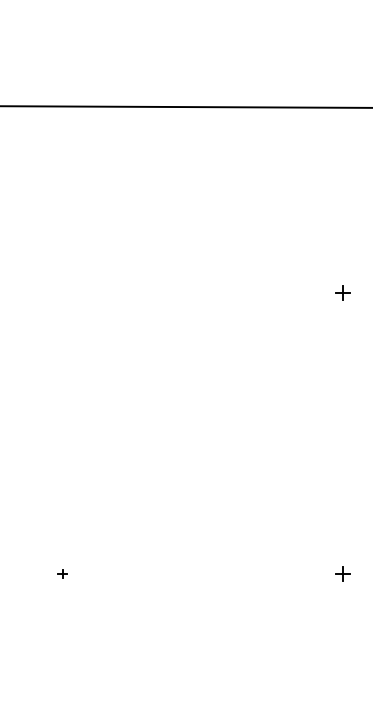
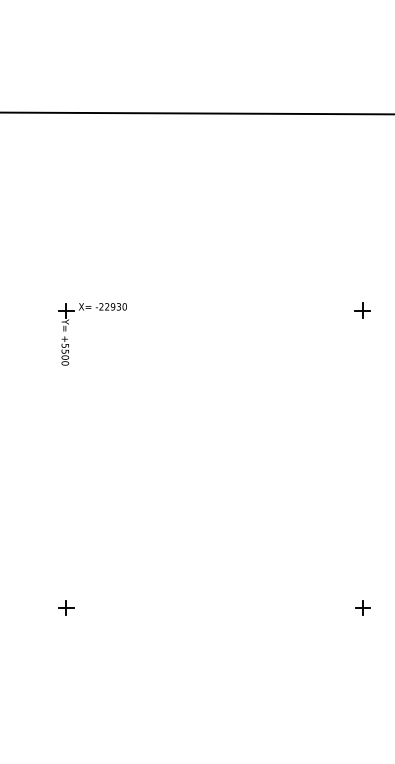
part: (64, 320) -> (68, 339), added
part: (62, 573) -> (66, 607), size x1.67

